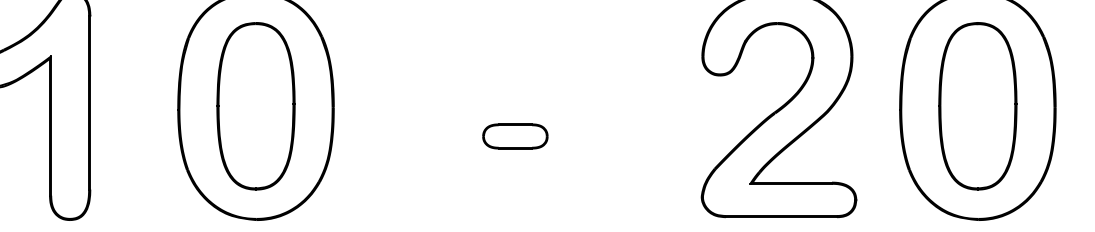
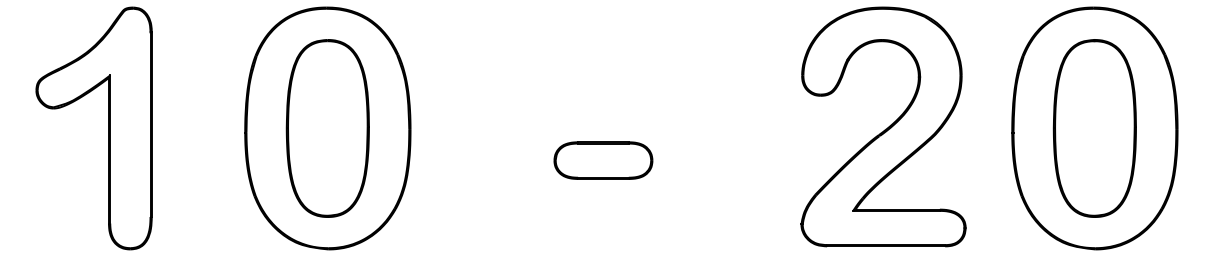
part: (515, 136) -> (603, 160), size x1.43

